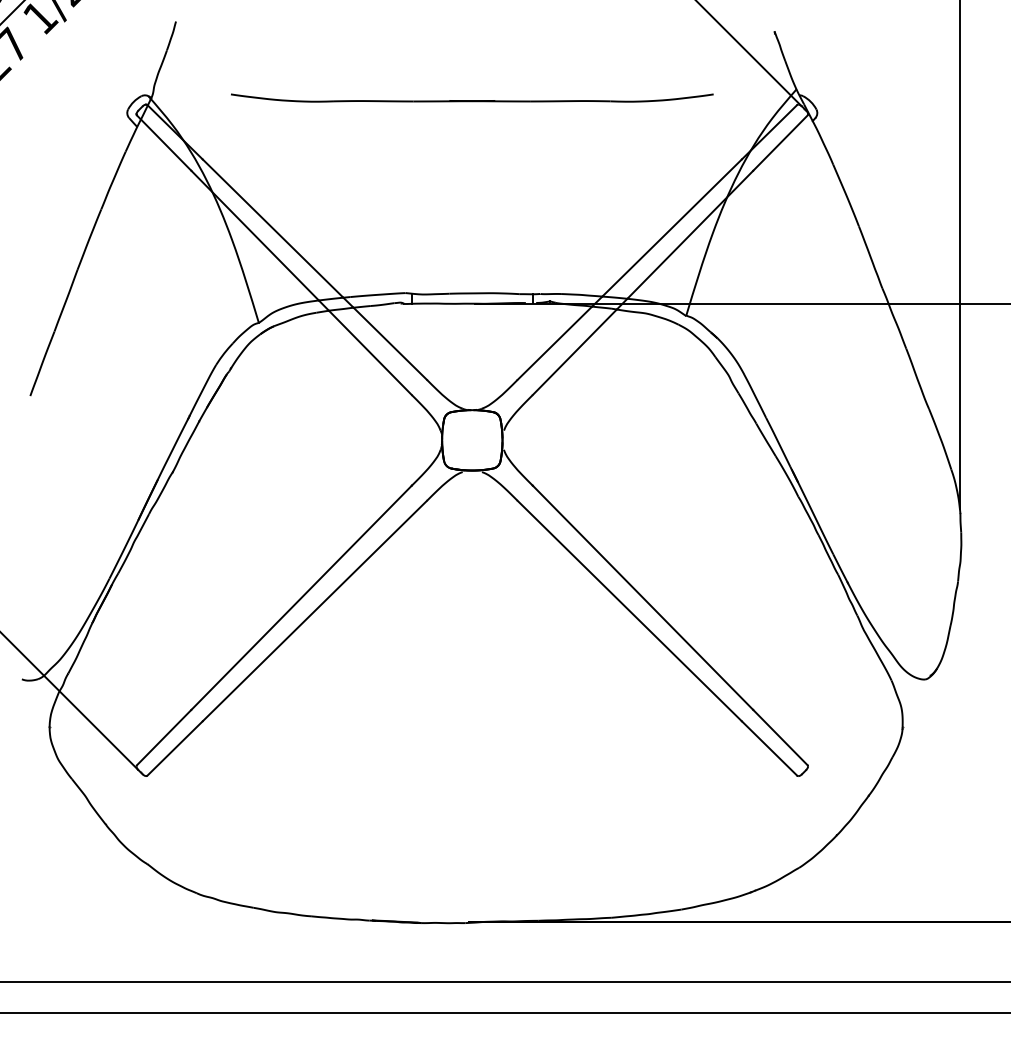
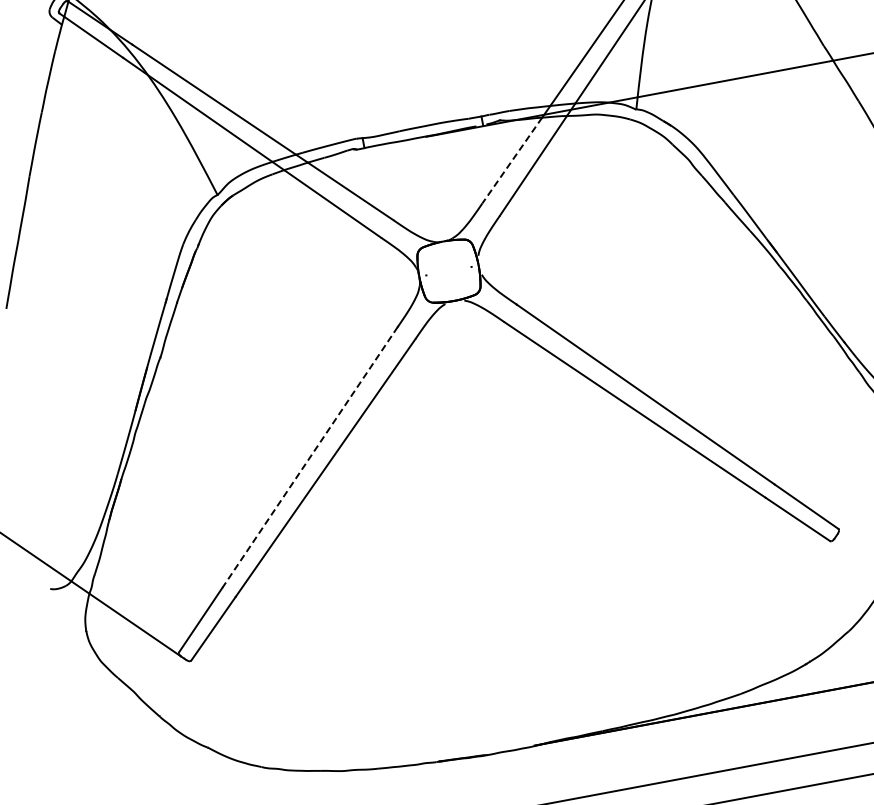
line: (554, 343) -> (511, 160), solid -> dashed
line: (301, 598) -> (310, 458), solid -> dashed

